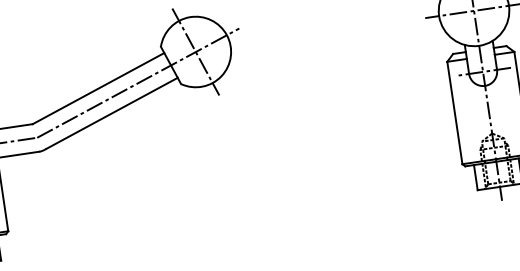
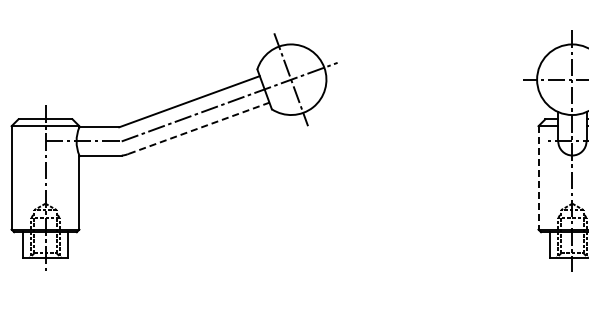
line: (454, 112) -> (538, 177), solid -> dashed
line: (112, 113) -> (199, 128), solid -> dashed

